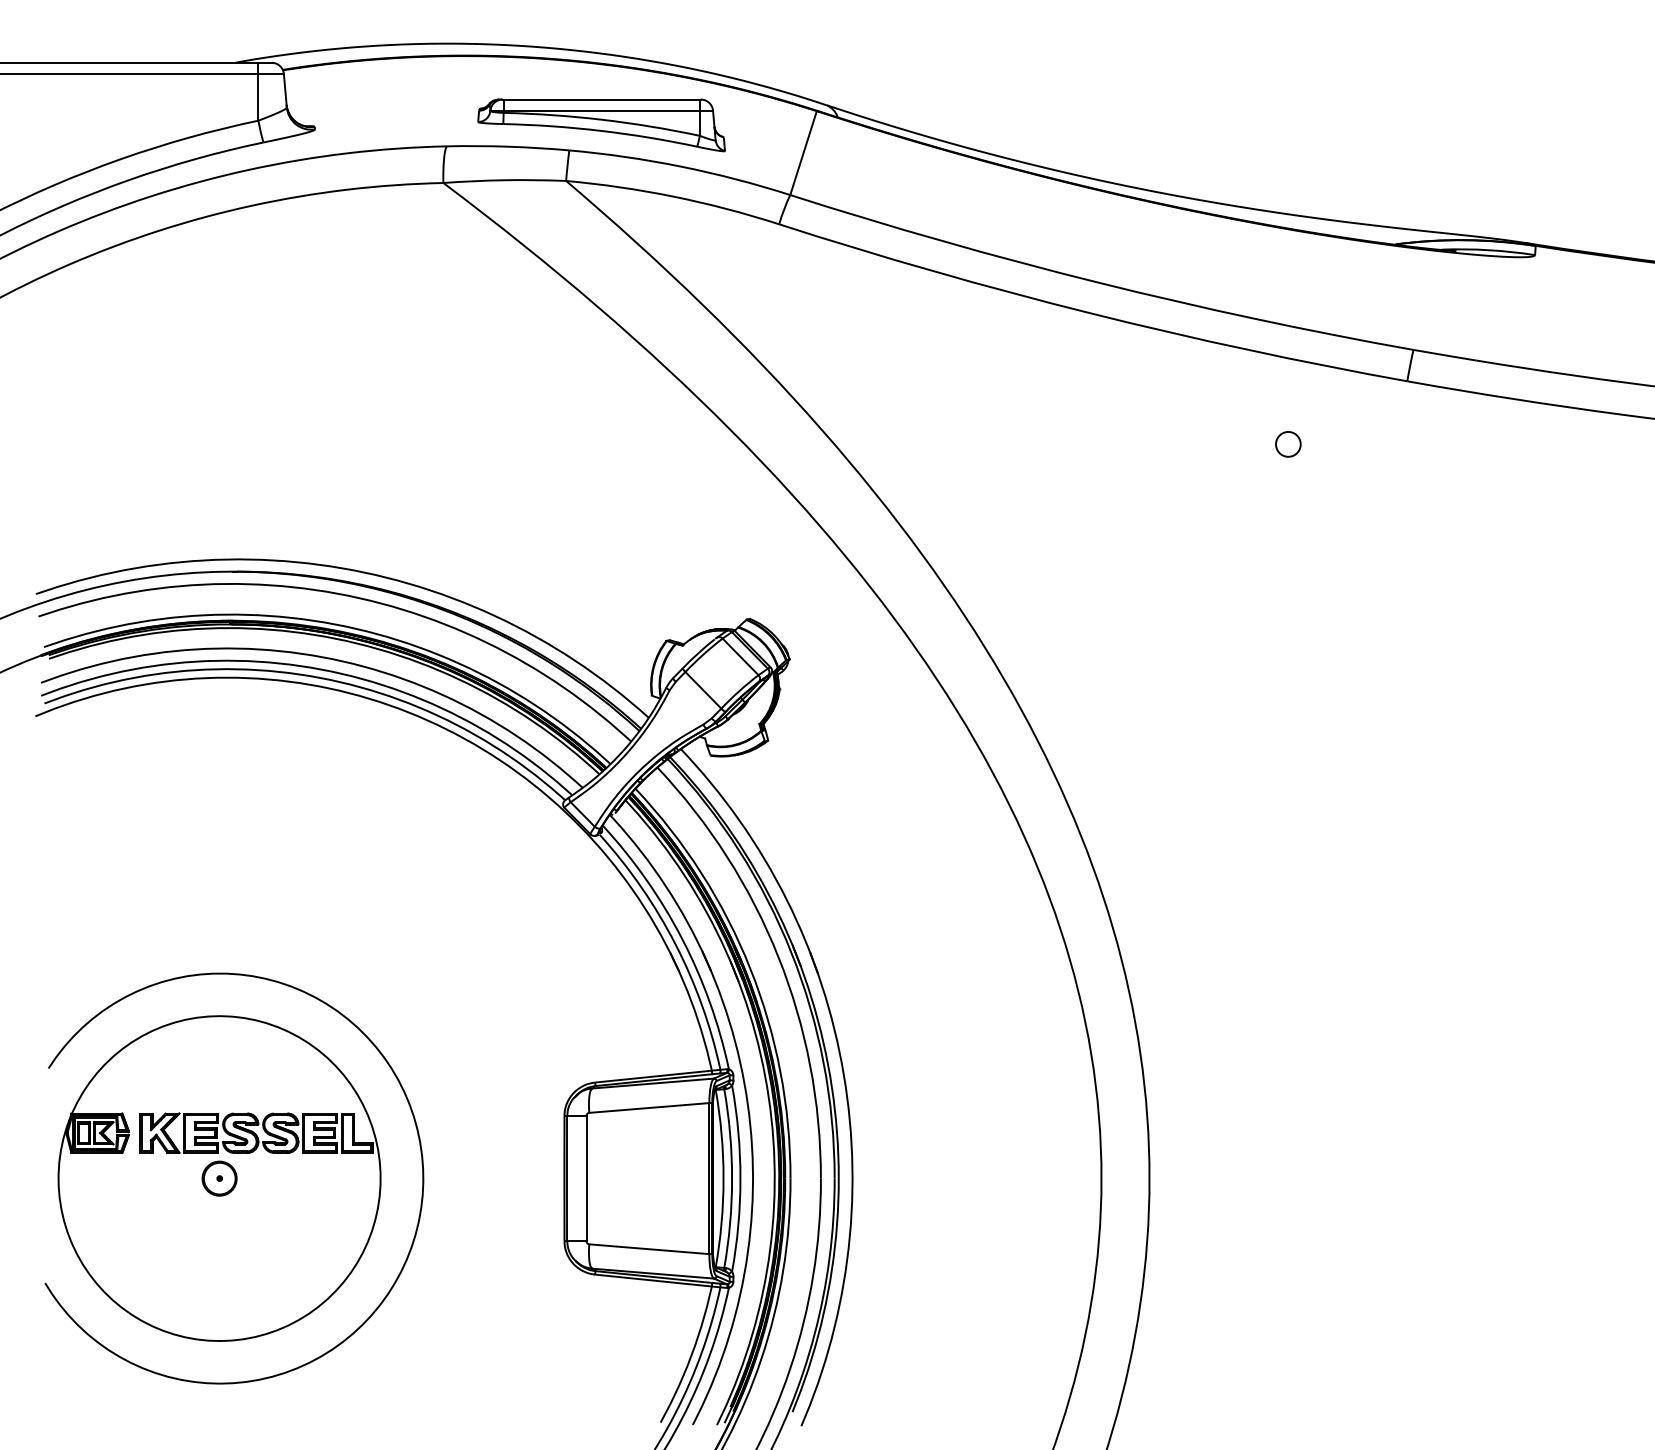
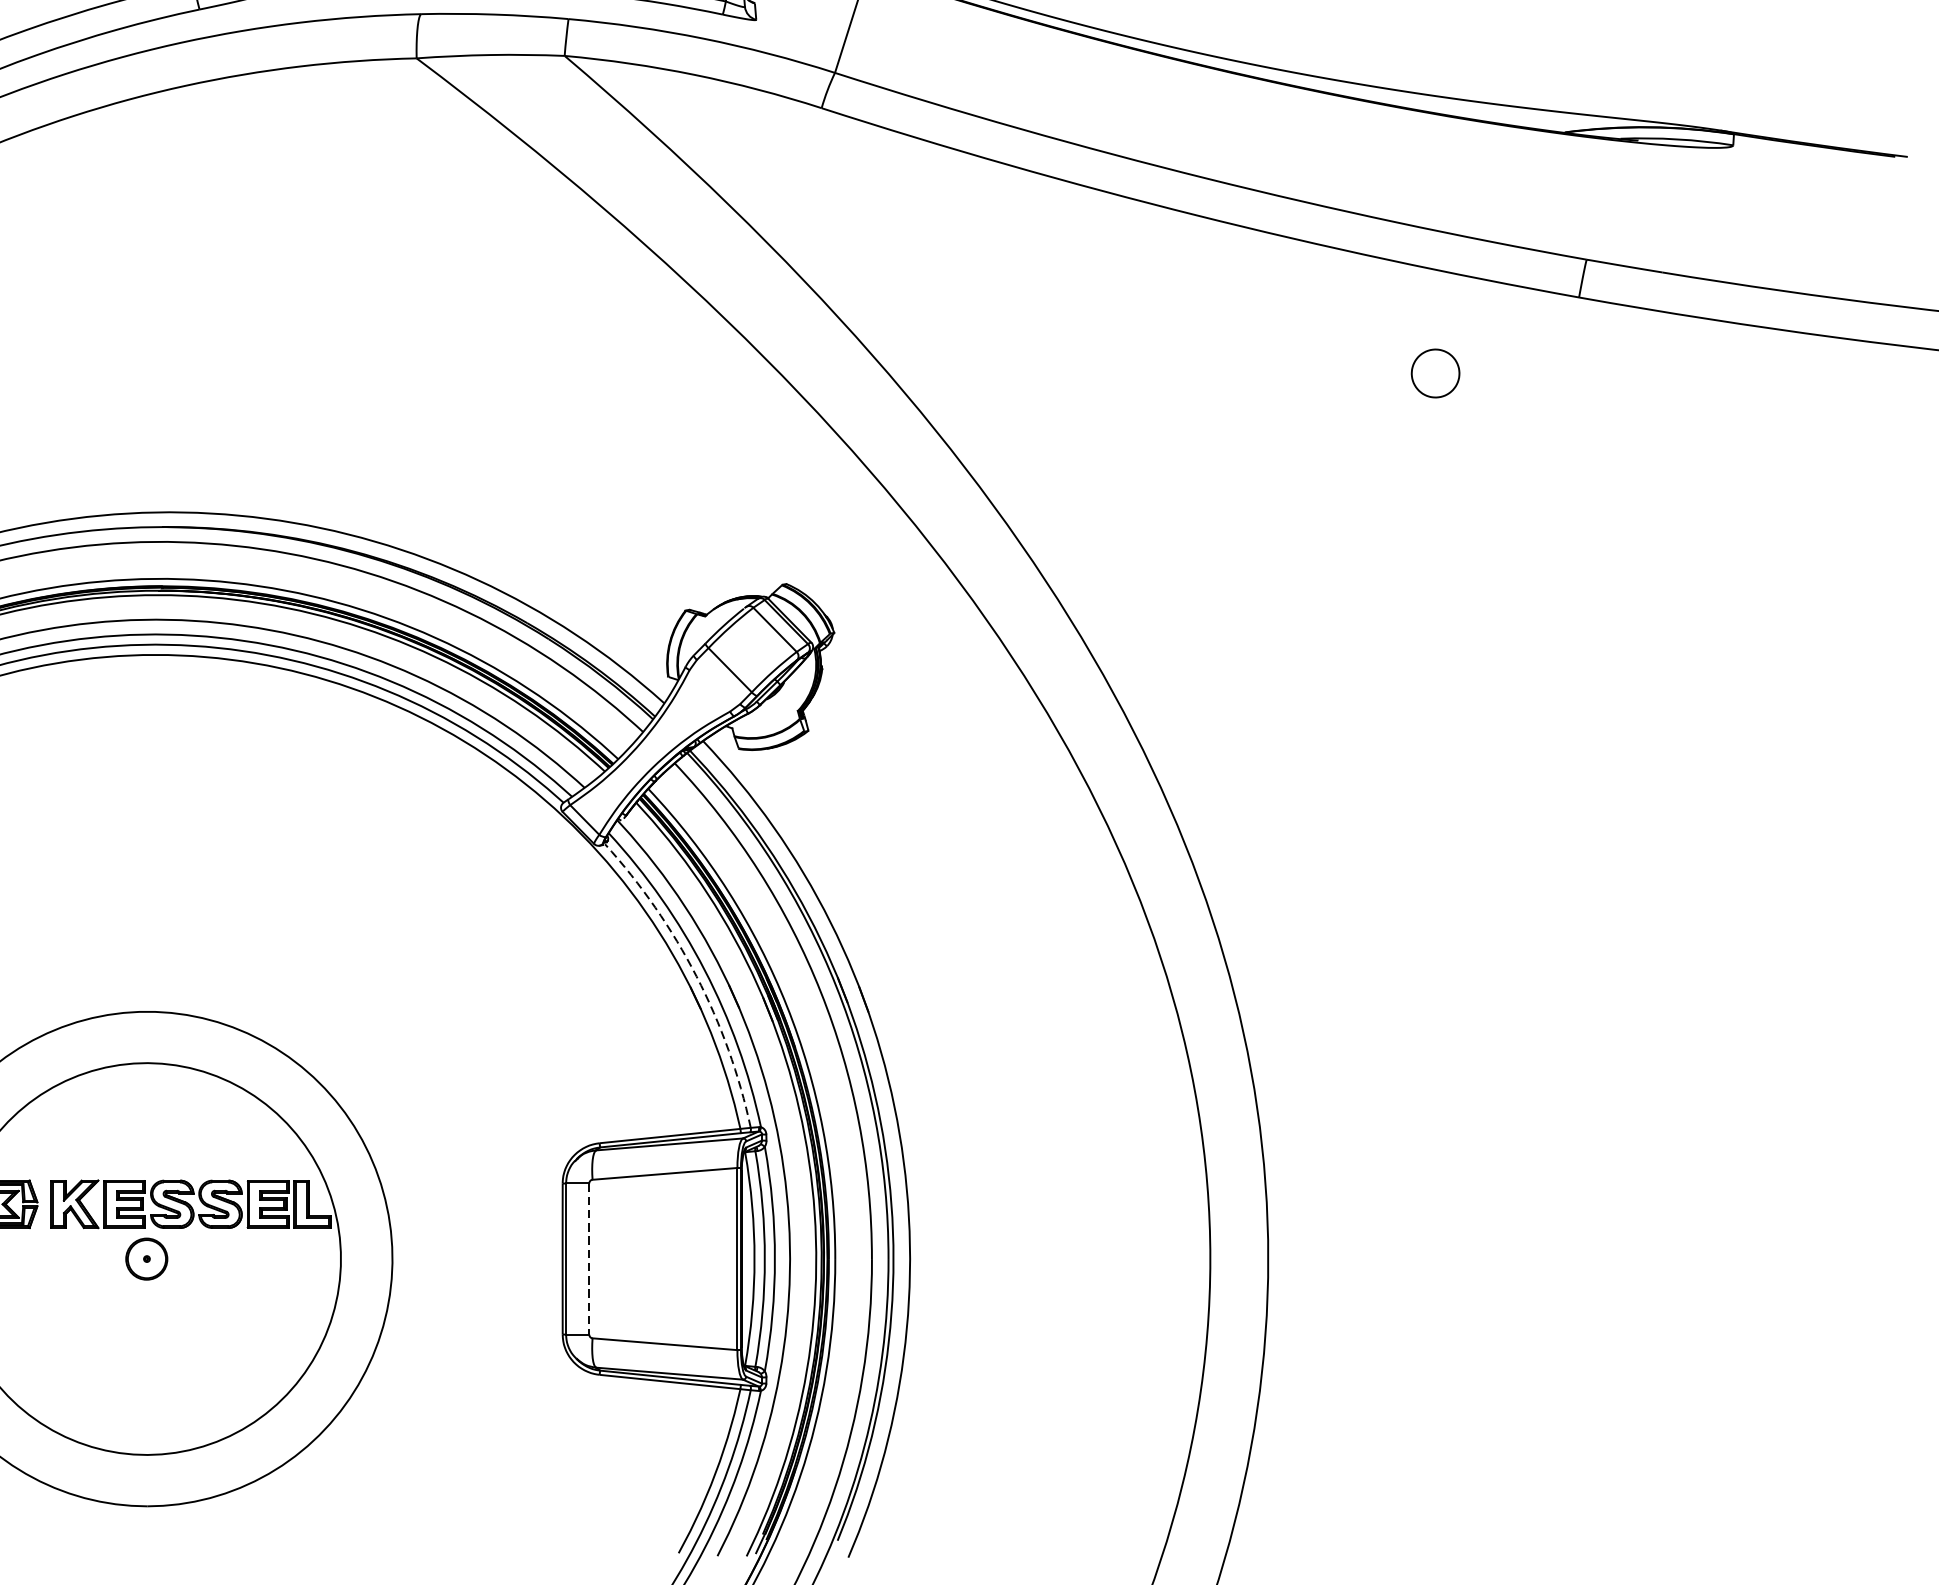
part: (1288, 444) -> (1435, 373), size x1.6
arc: (675, 944) -> (696, 976), solid -> dashed
line: (586, 1178) -> (589, 1258), solid -> dashed

